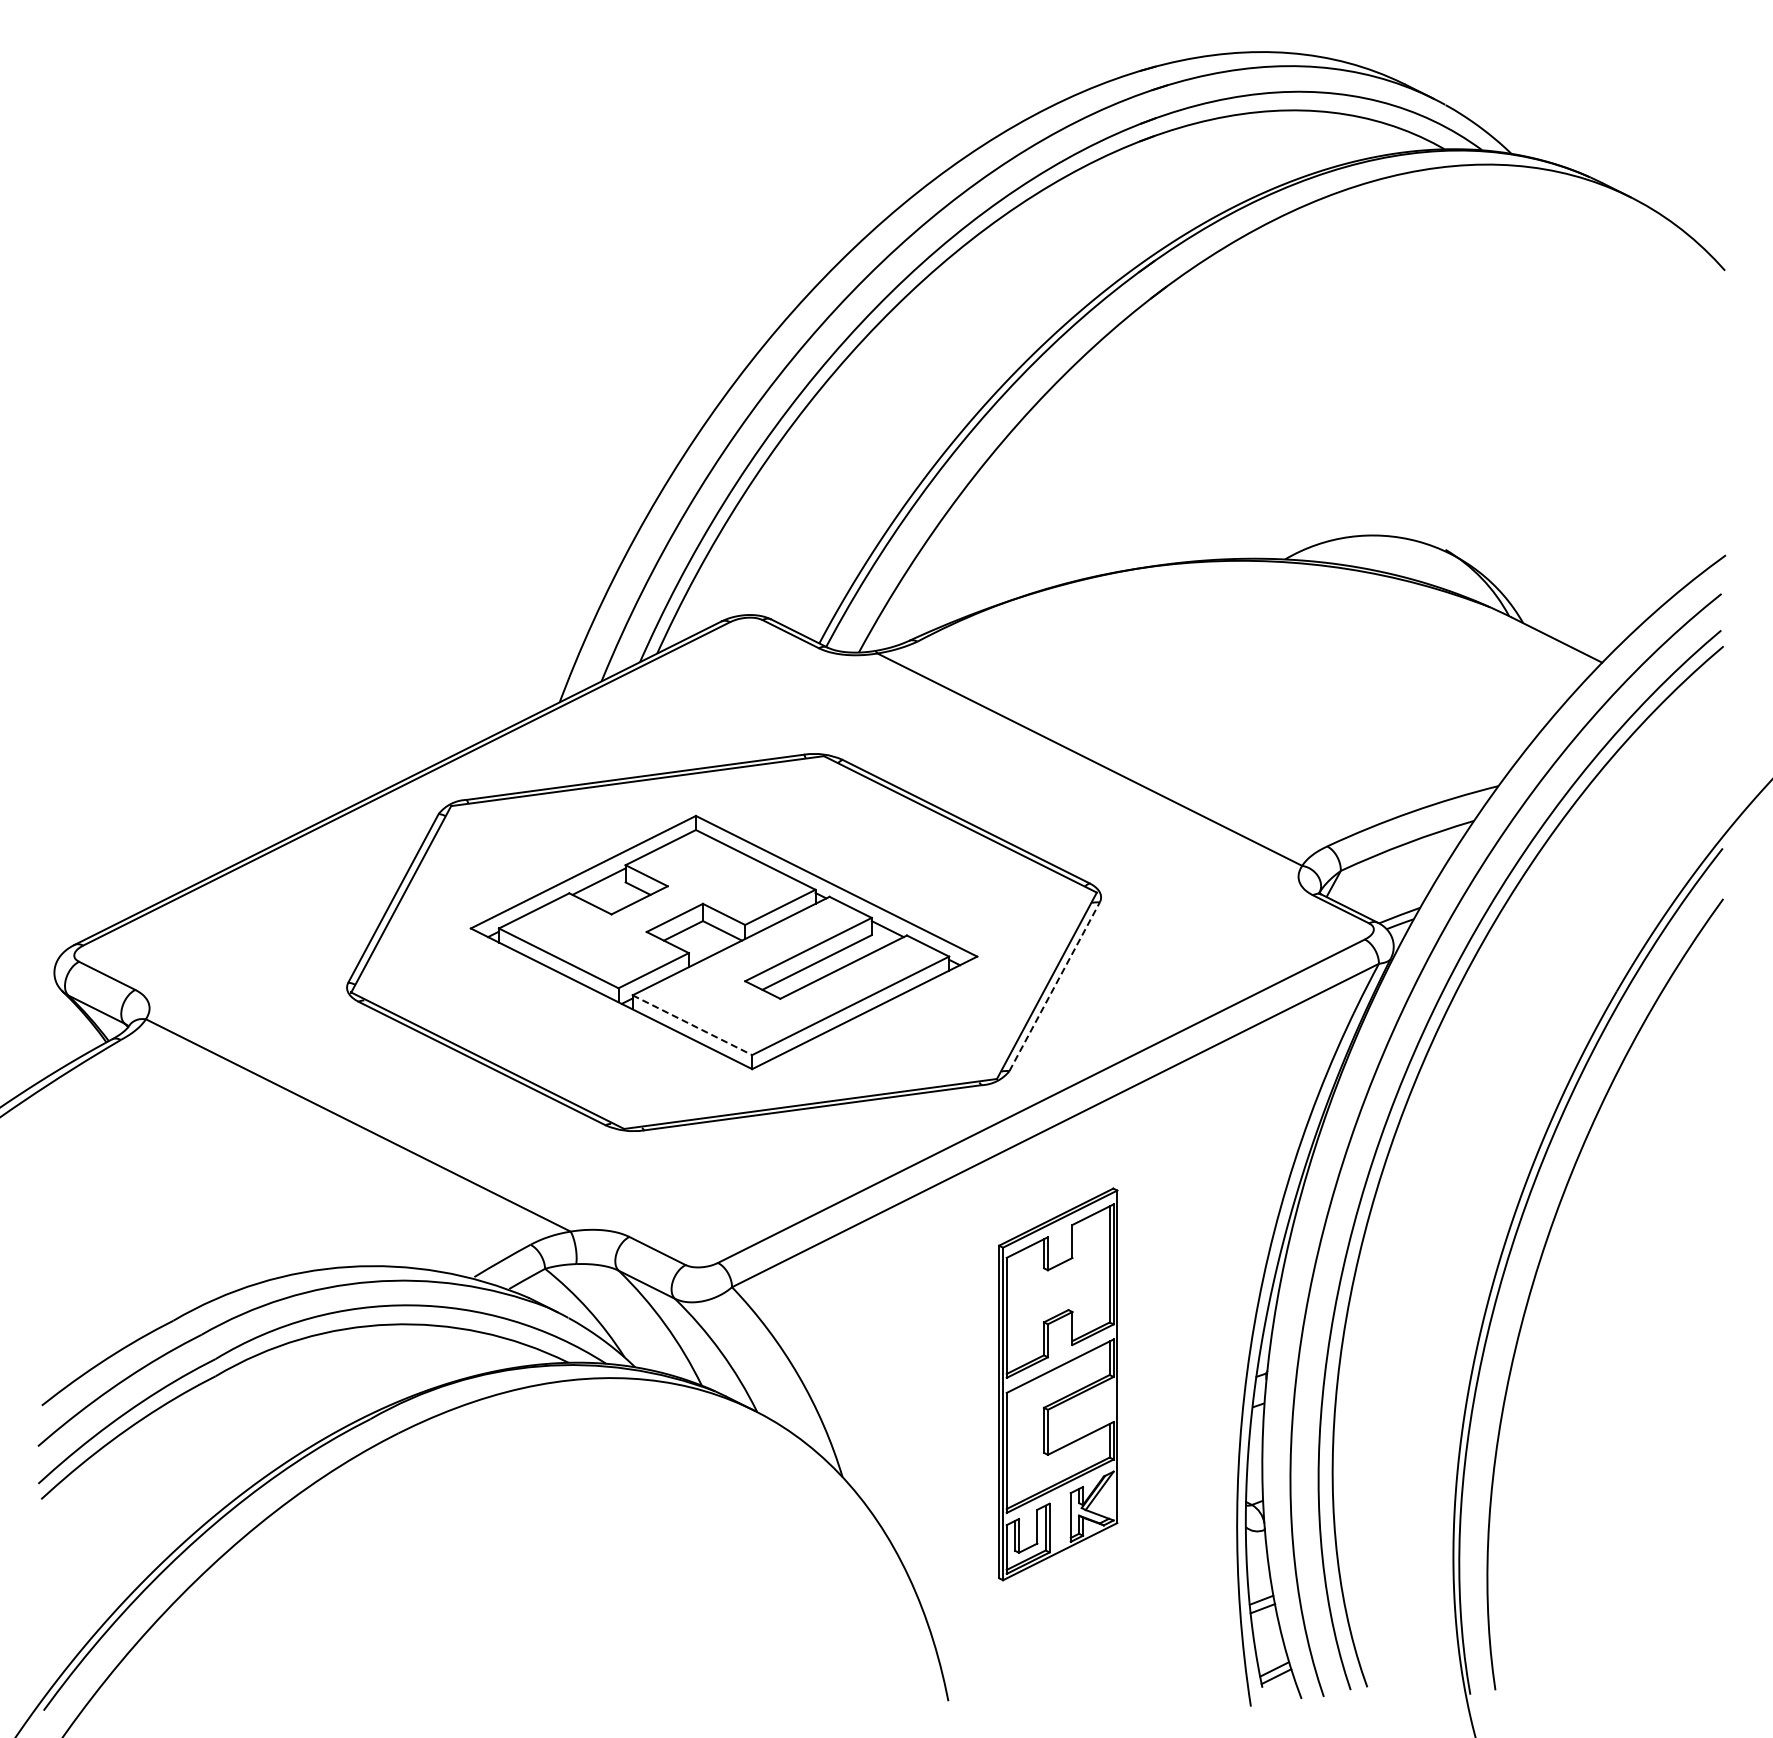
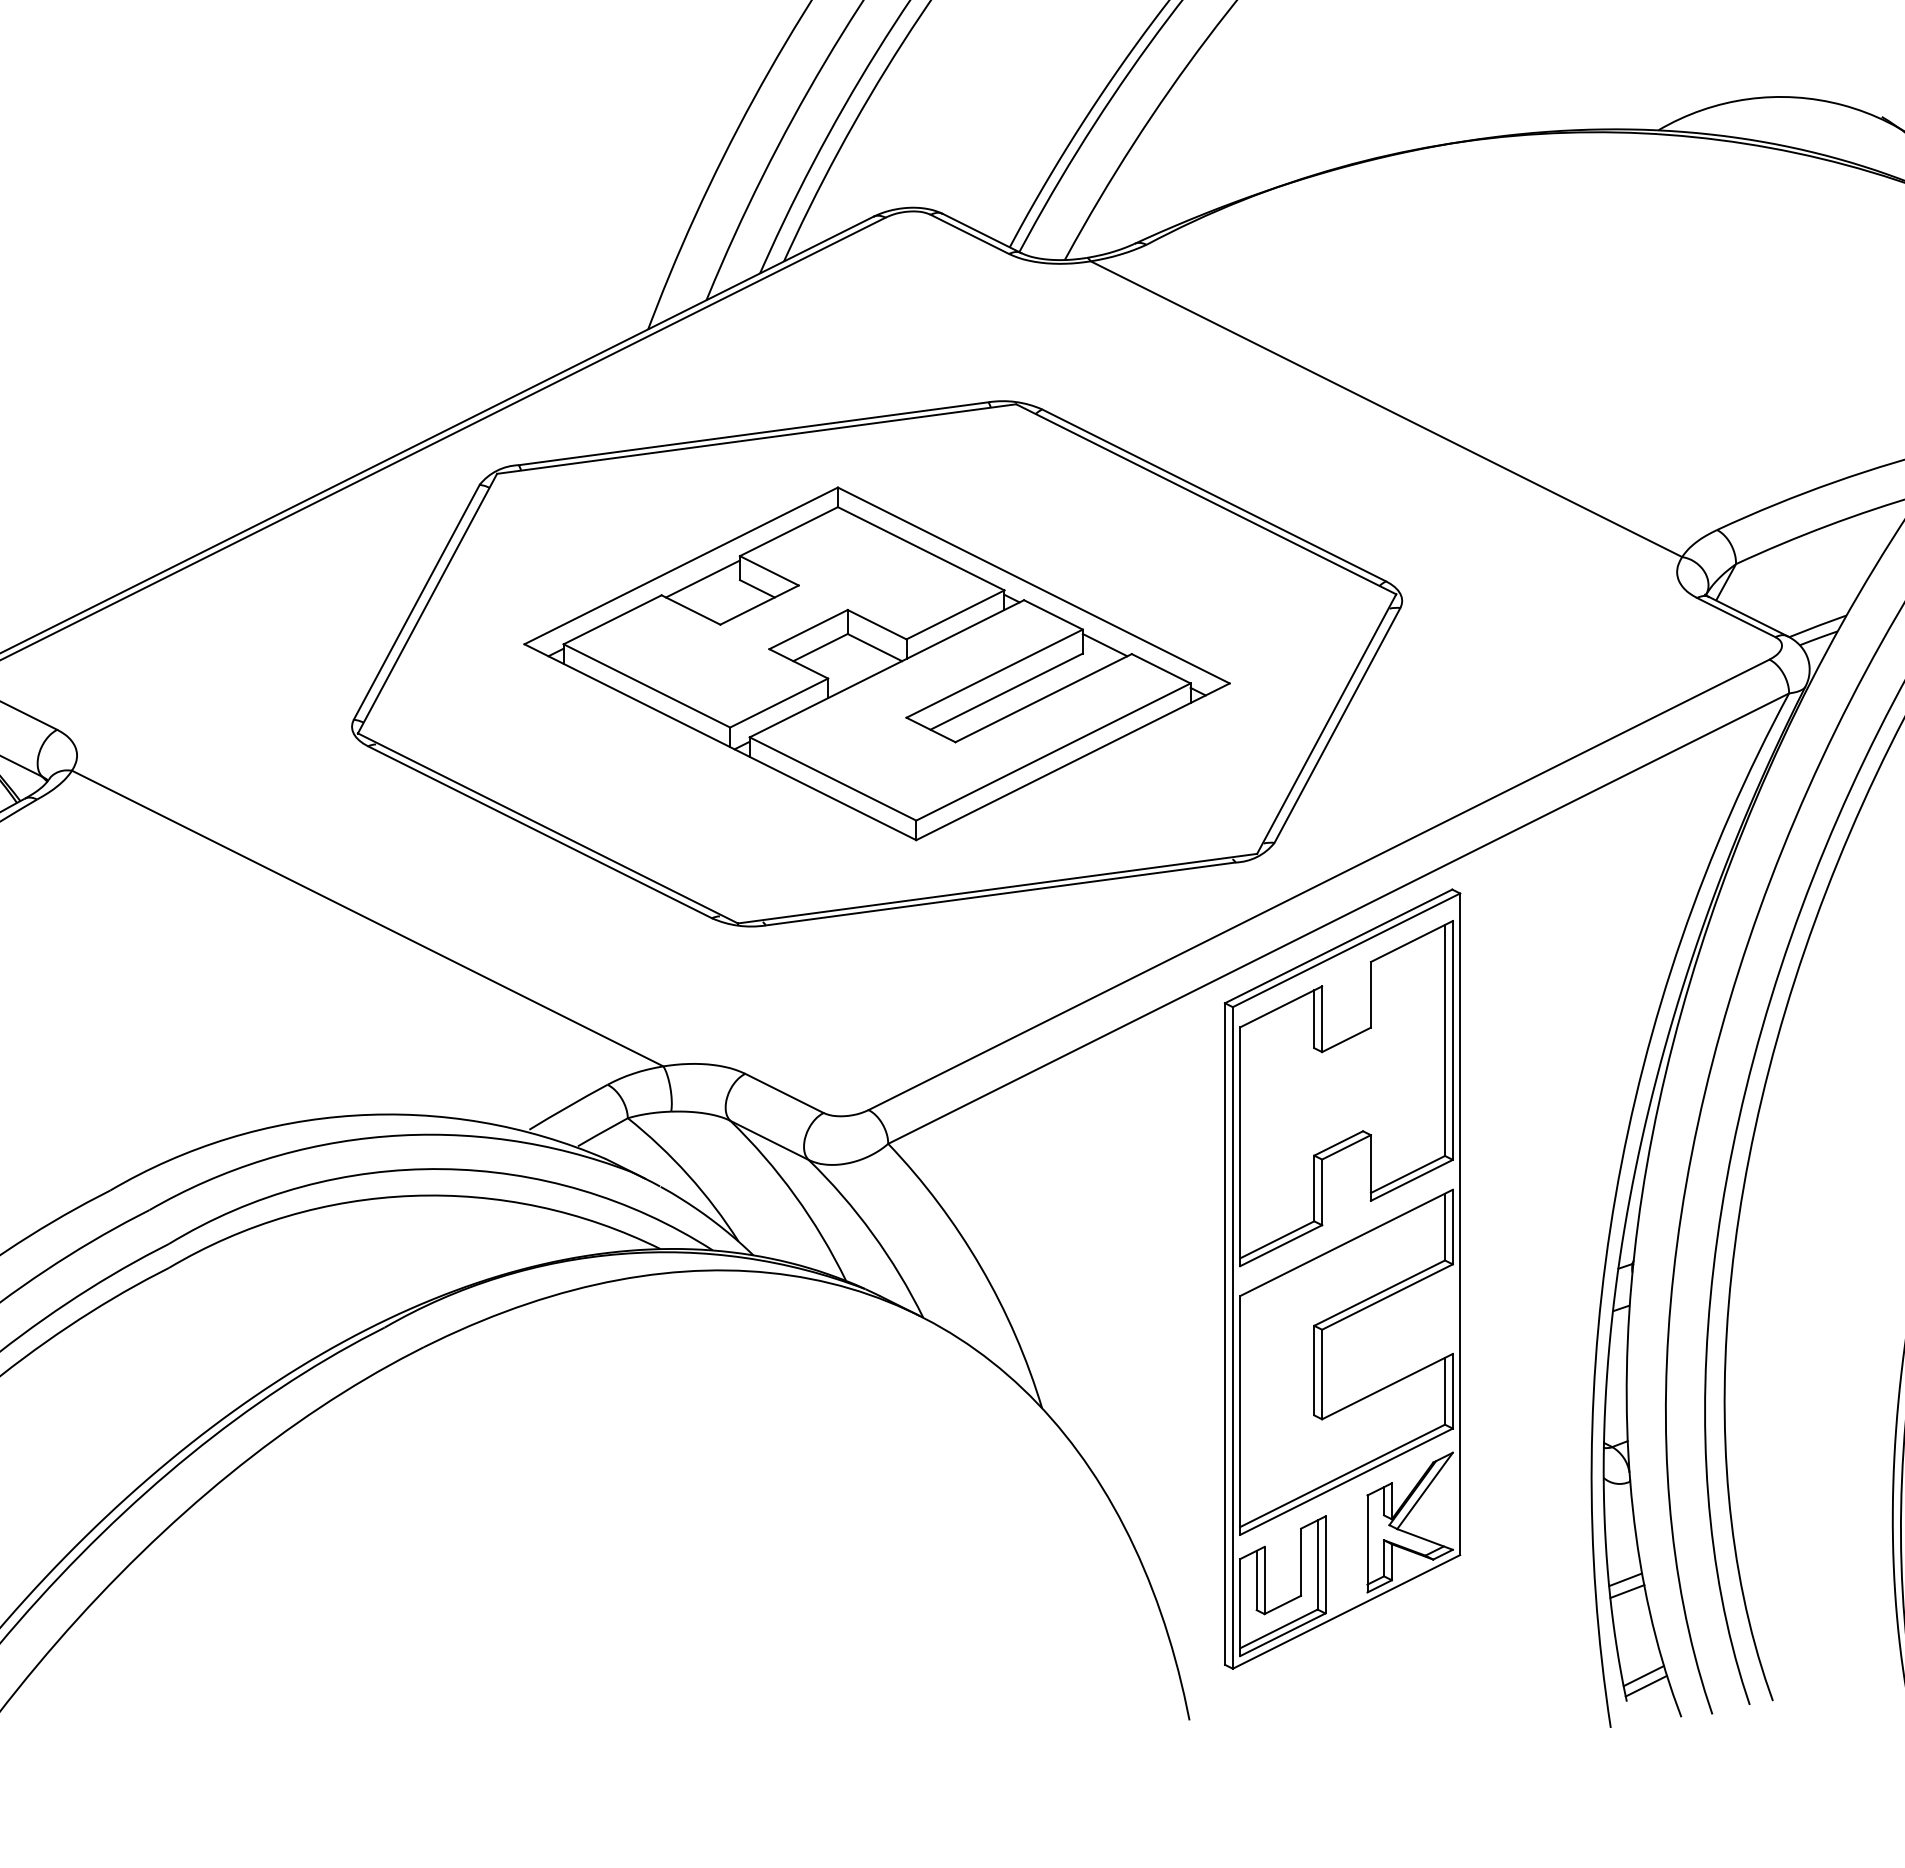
line: (1054, 986) -> (1337, 725), dashed -> solid
line: (692, 1025) -> (833, 779), dashed -> solid
part: (1057, 1384) -> (1341, 1279), size x1.43

